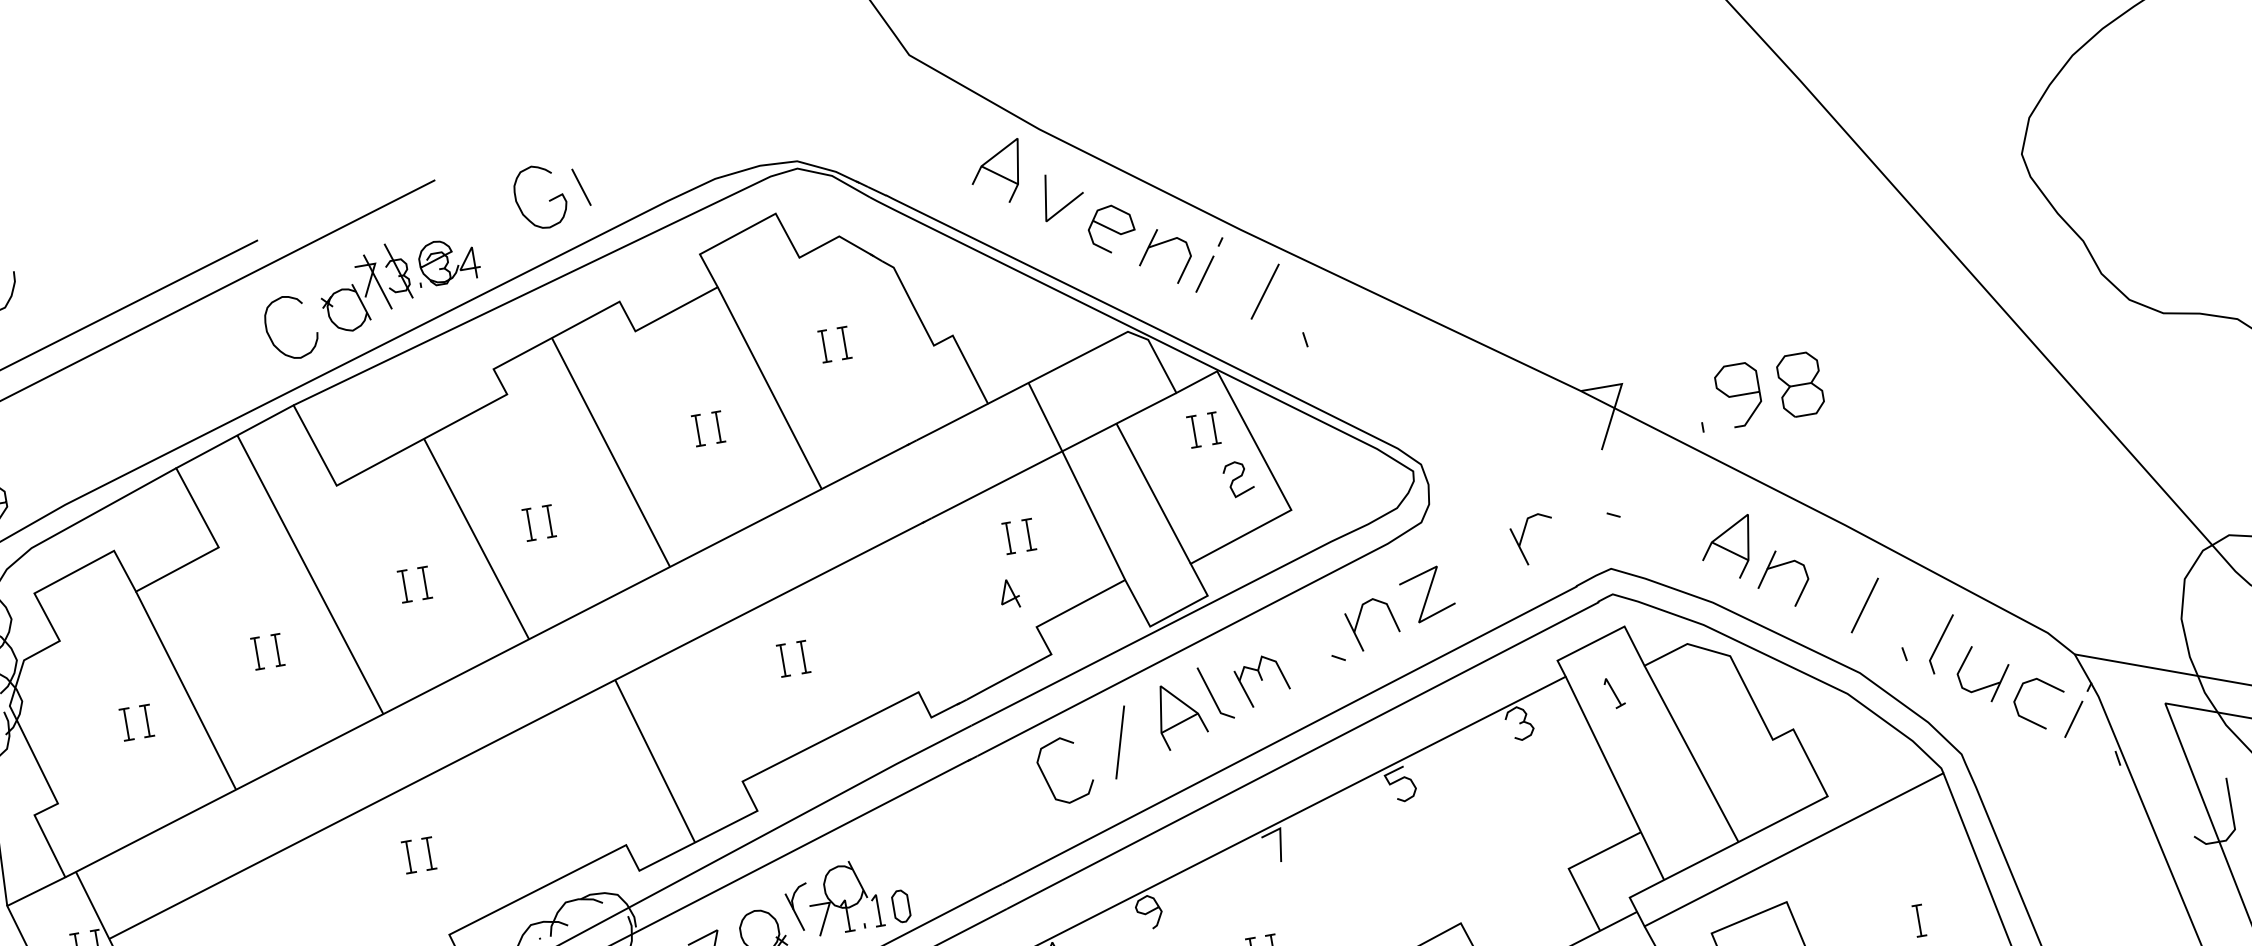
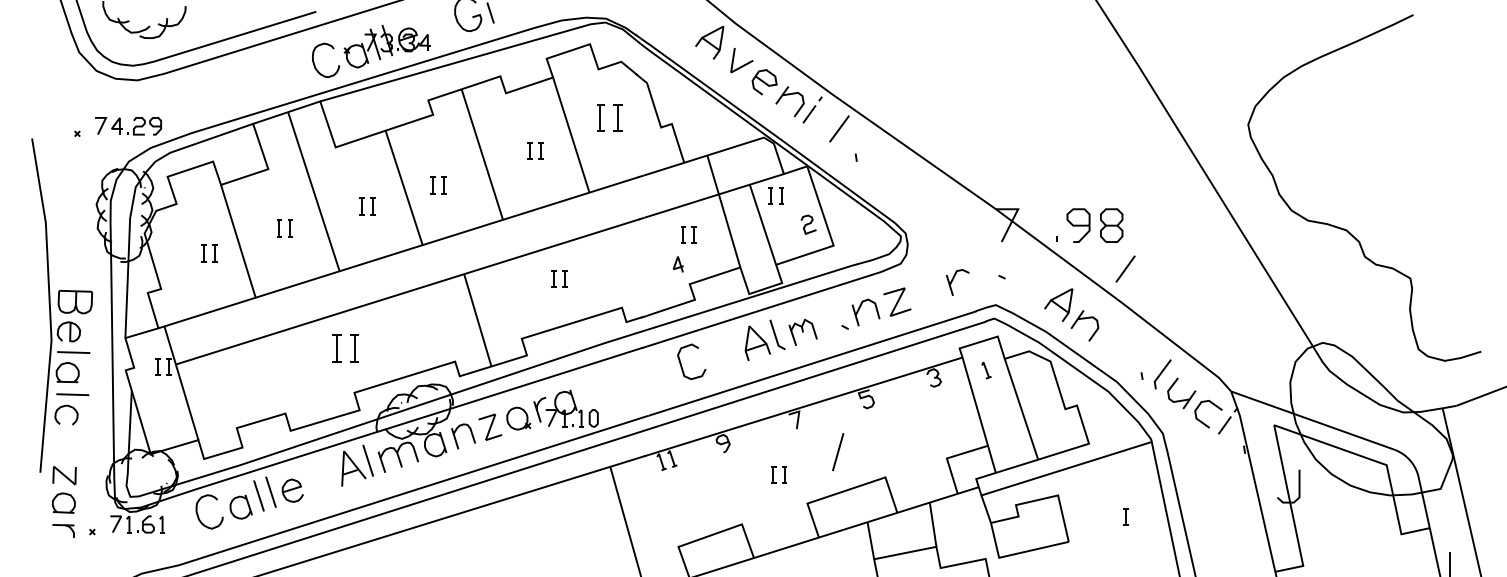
part: (833, 345) -> (608, 118), size x1.6
part: (1202, 429) -> (775, 195), moved
line: (1864, 604) -> (1125, 268), moved
line: (1120, 743) -> (838, 452), moved
part: (418, 855) -> (345, 348), size x1.6

